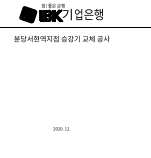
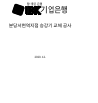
text: (60, 128) -> (39, 56), moved

